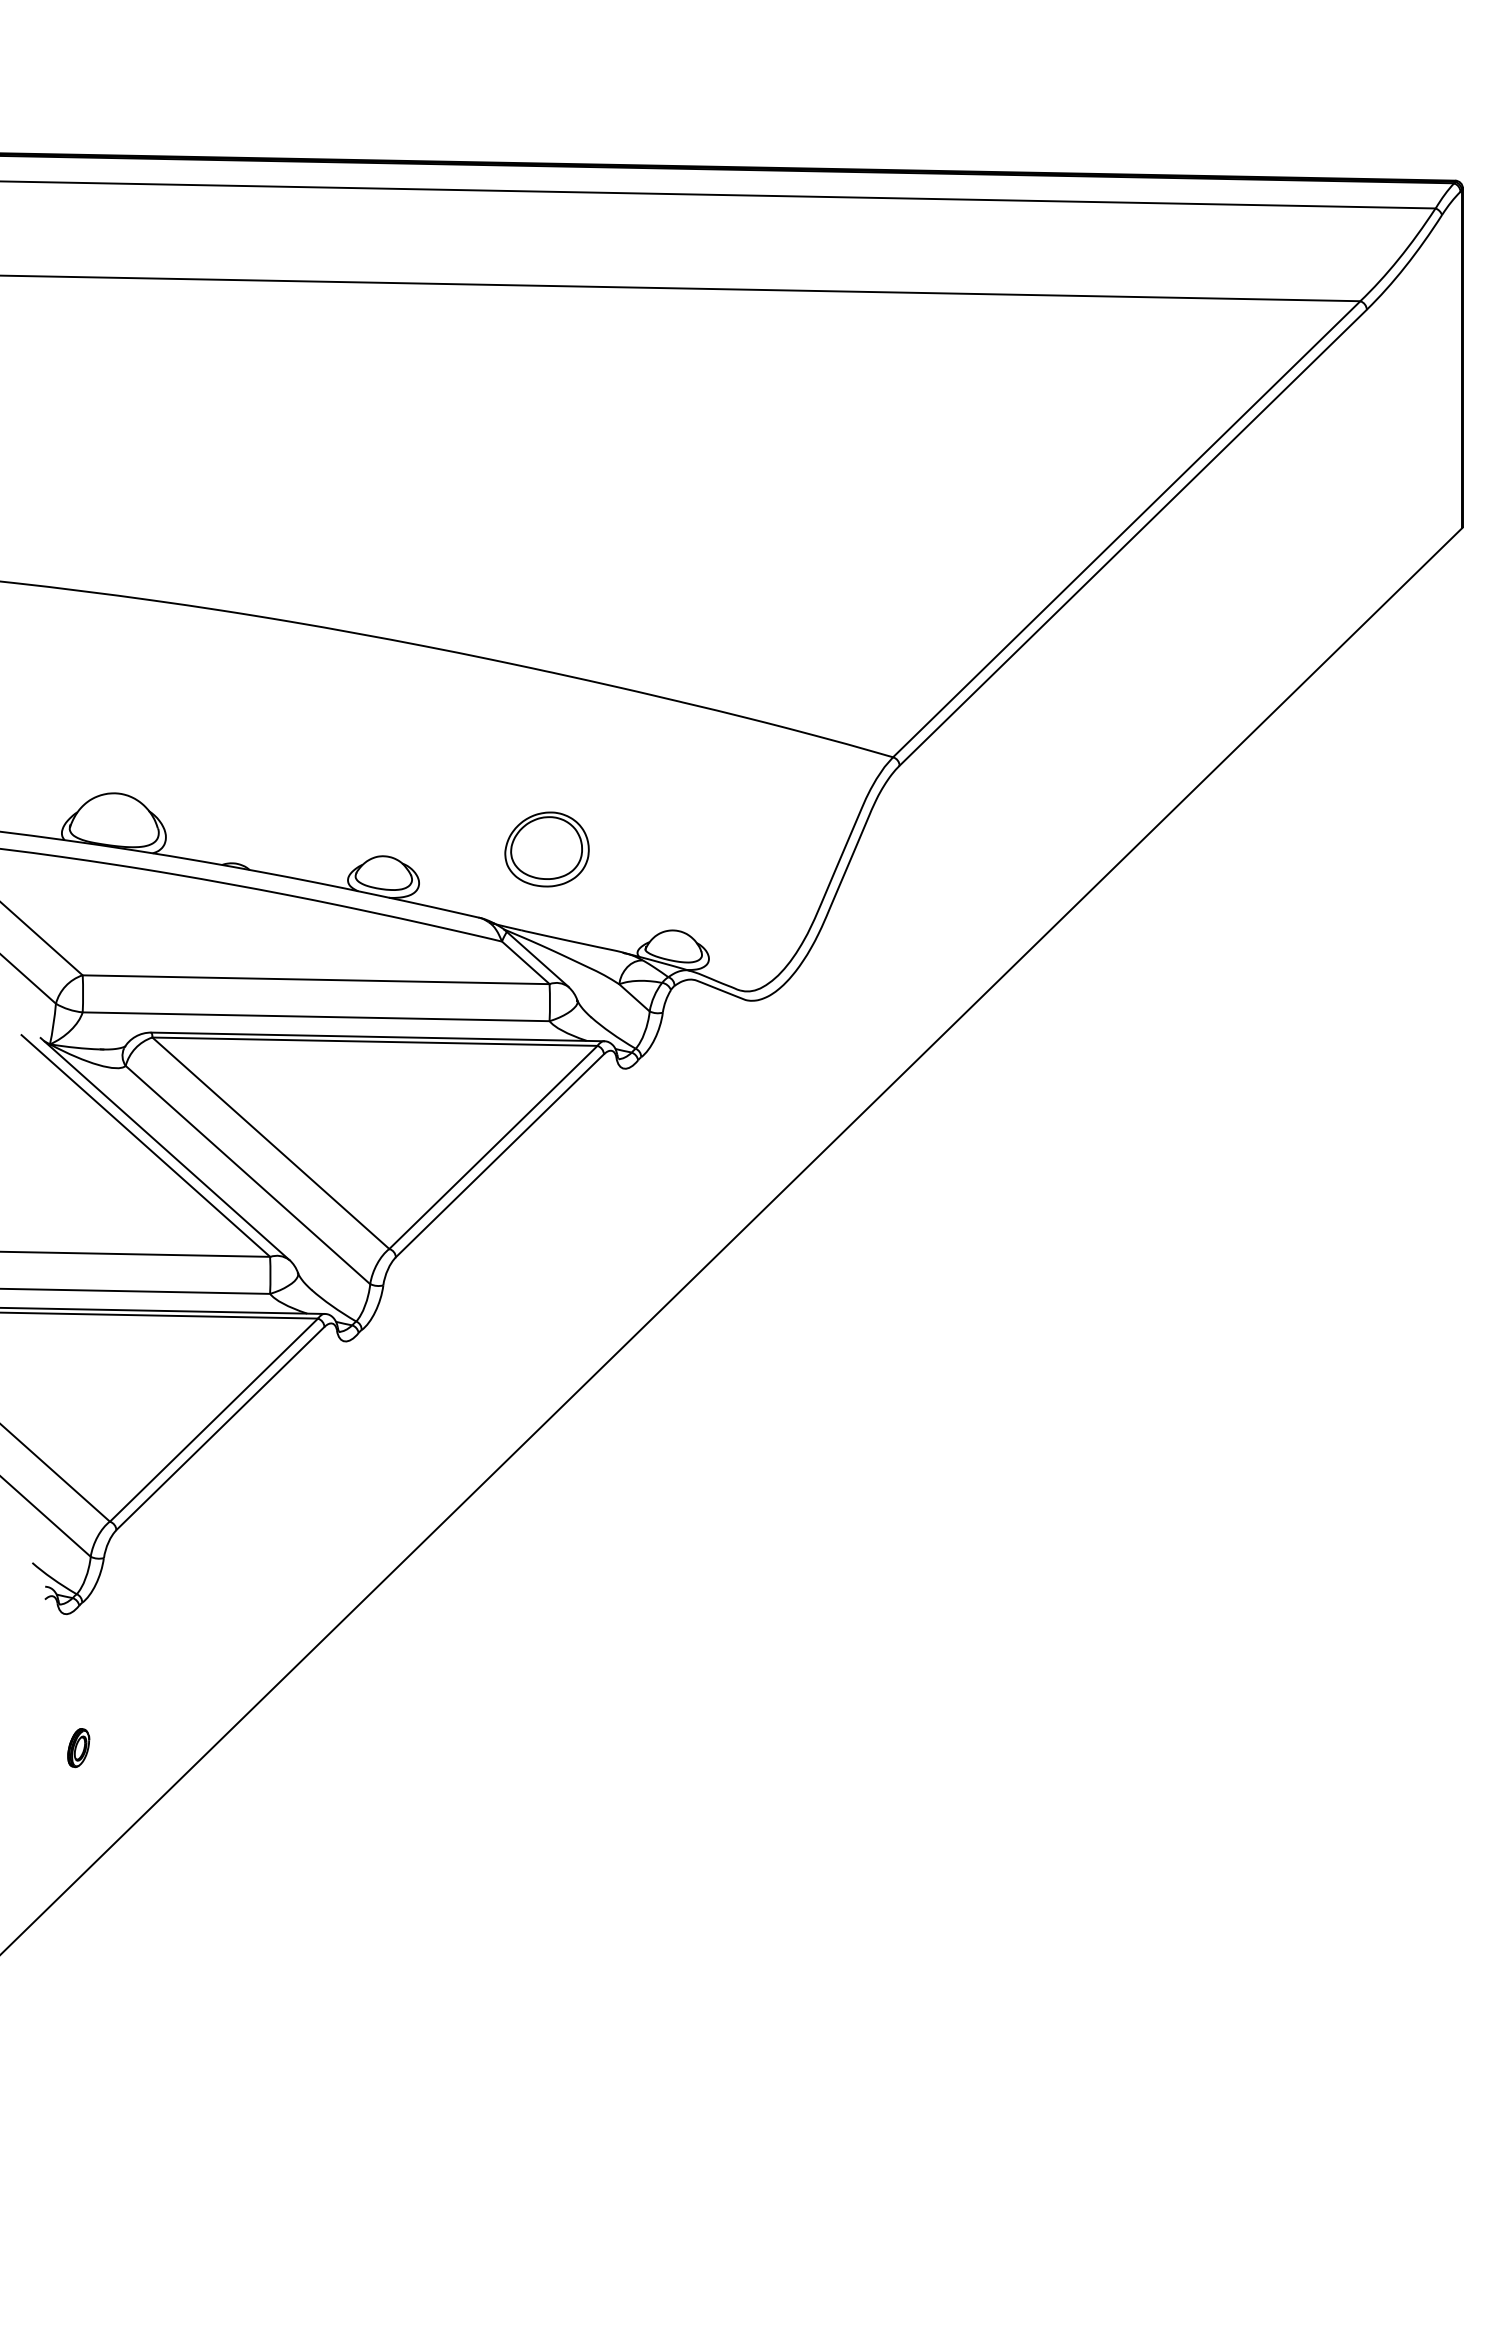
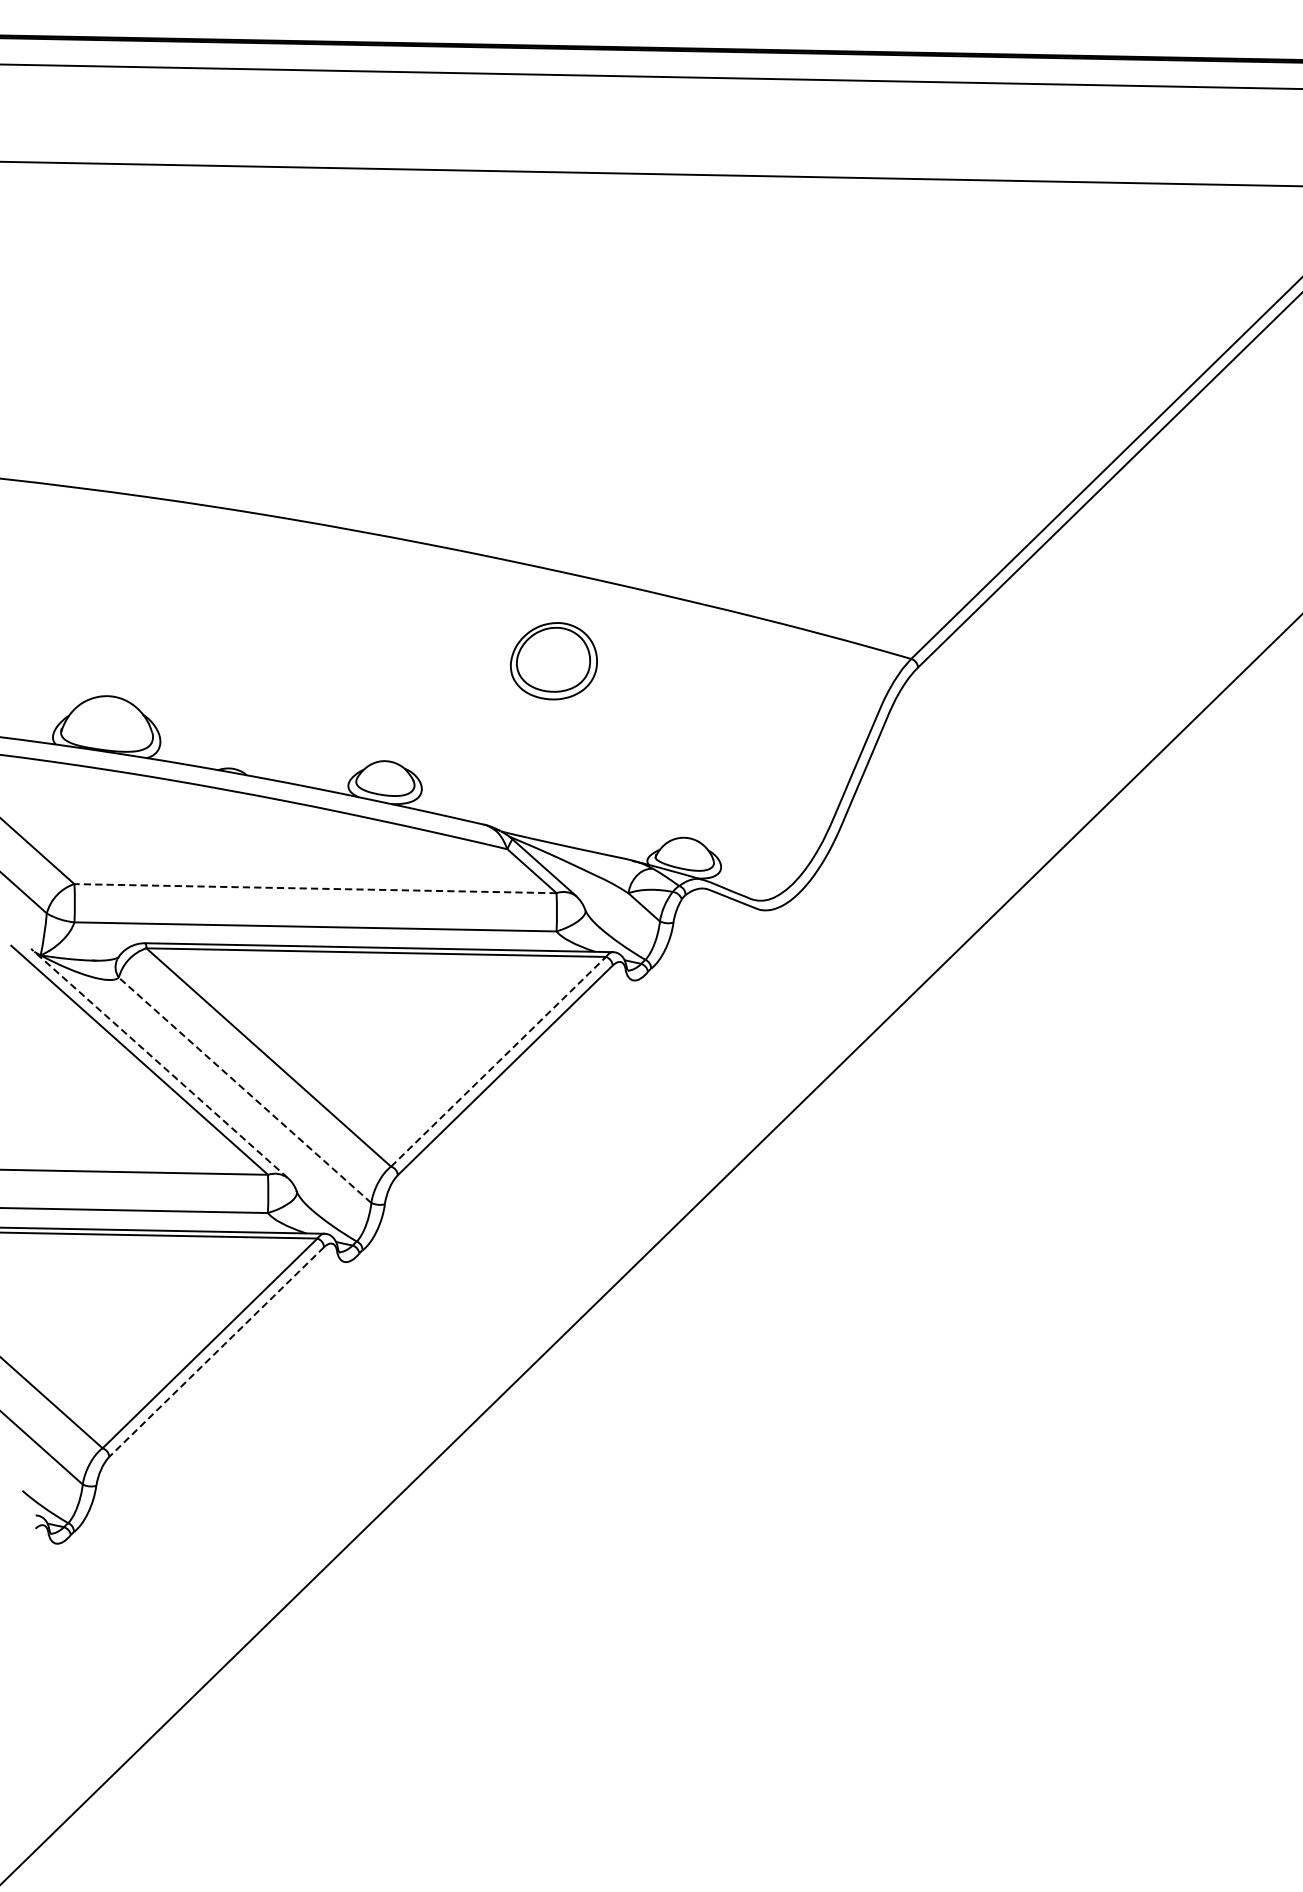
part: (546, 849) -> (553, 661), moved
line: (316, 979) -> (315, 888), solid -> dashed
line: (493, 1147) -> (498, 1061), solid -> dashed
line: (165, 1148) -> (159, 1062), solid -> dashed
line: (247, 1175) -> (244, 1090), solid -> dashed
line: (220, 1428) -> (216, 1352), solid -> dashed
part: (78, 1748) -> (70, 1682), removed

